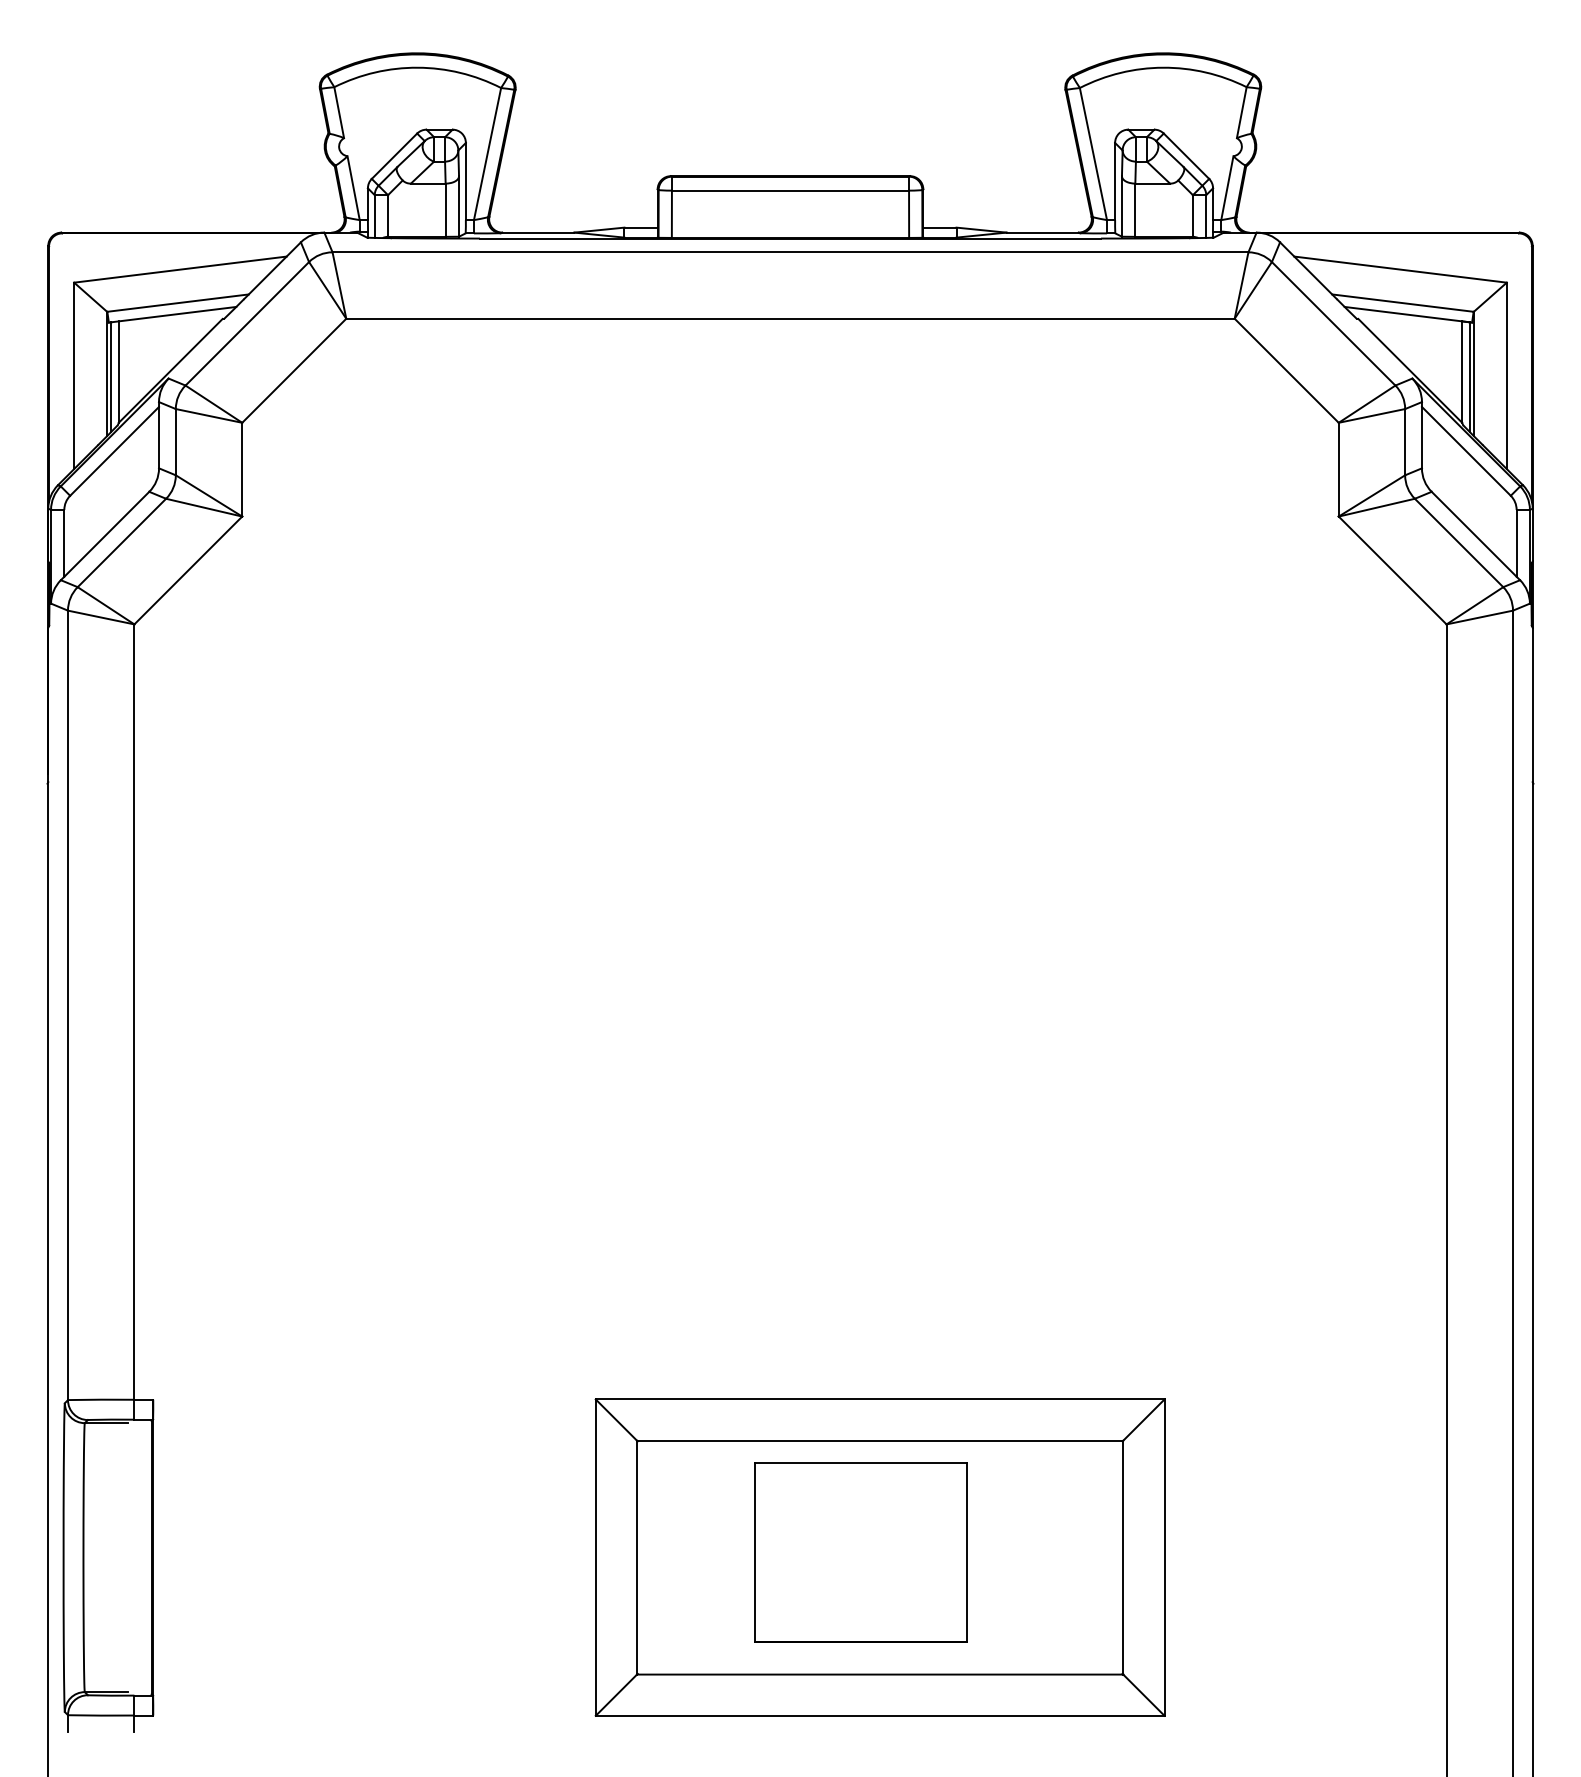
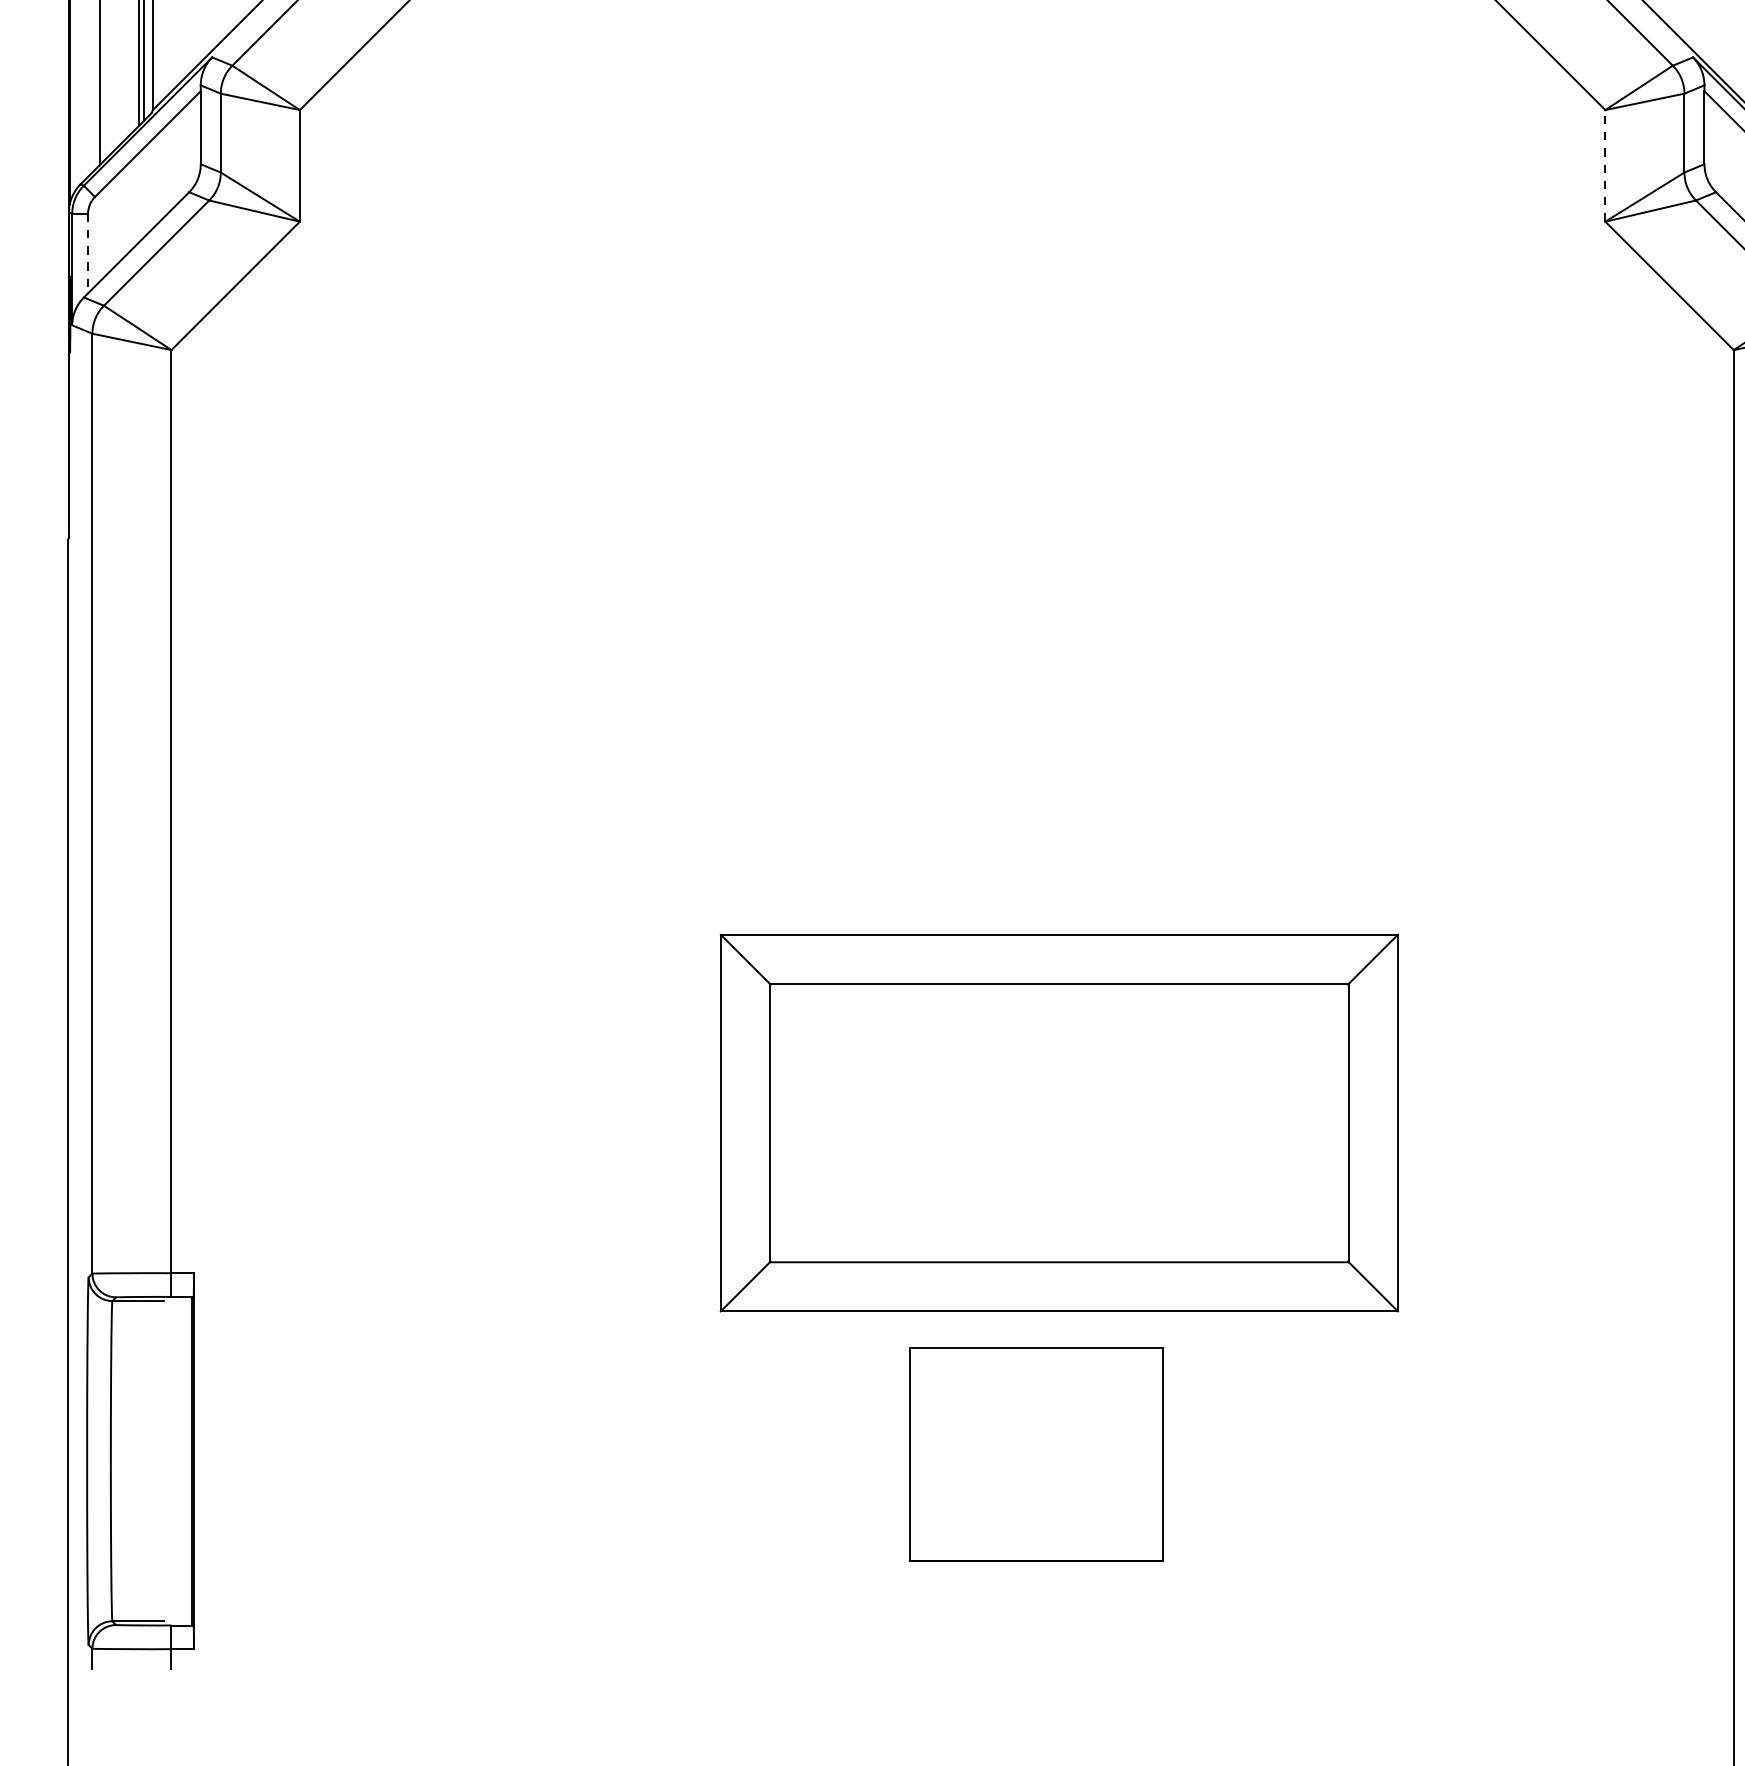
line: (1338, 469) -> (1605, 165), solid -> dashed
line: (64, 543) -> (88, 253), solid -> dashed
part: (879, 1557) -> (1058, 1122), moved

